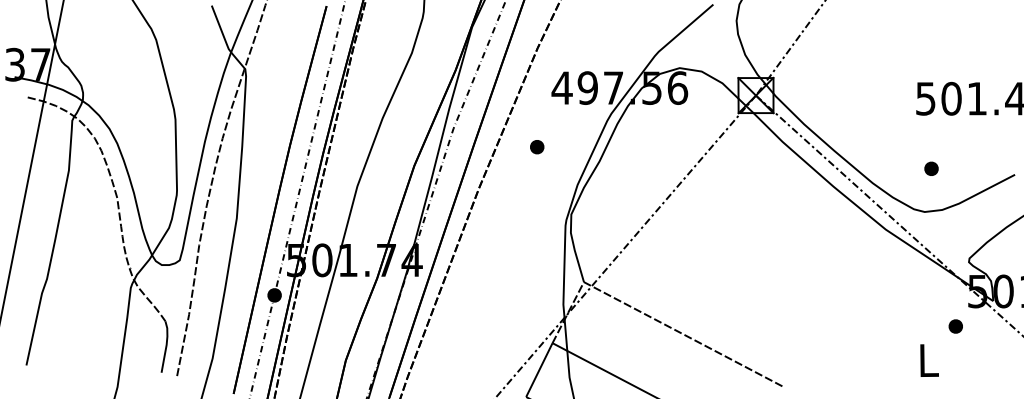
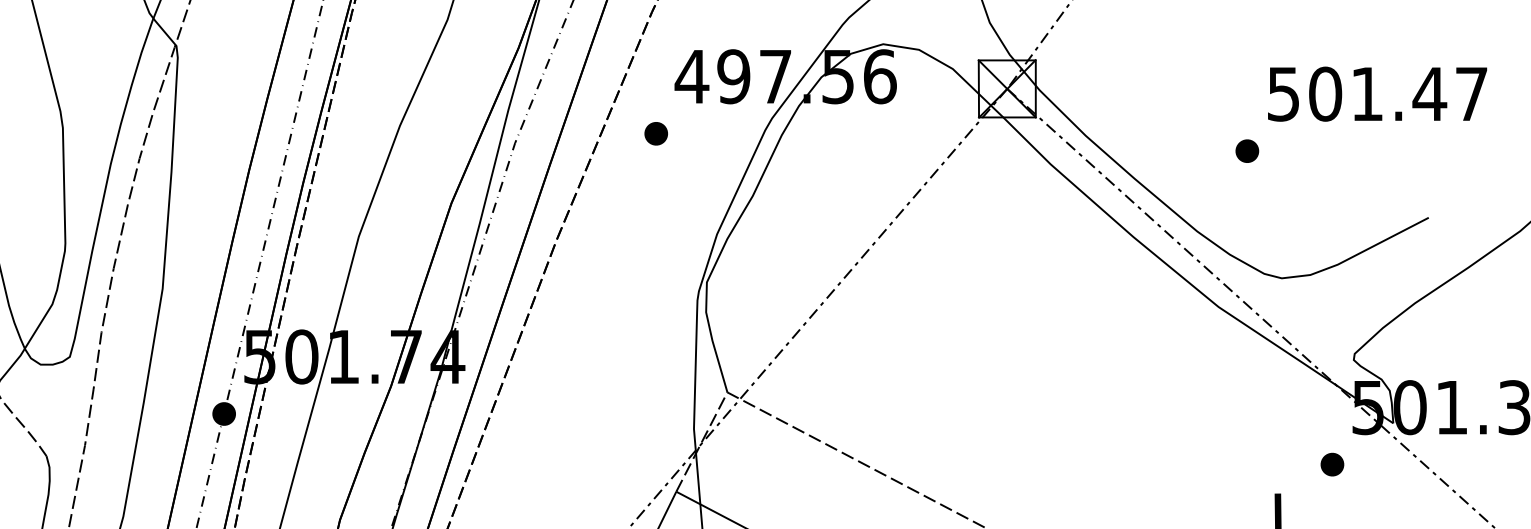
part: (537, 147) -> (656, 134), moved
part: (931, 168) -> (1247, 150), moved

